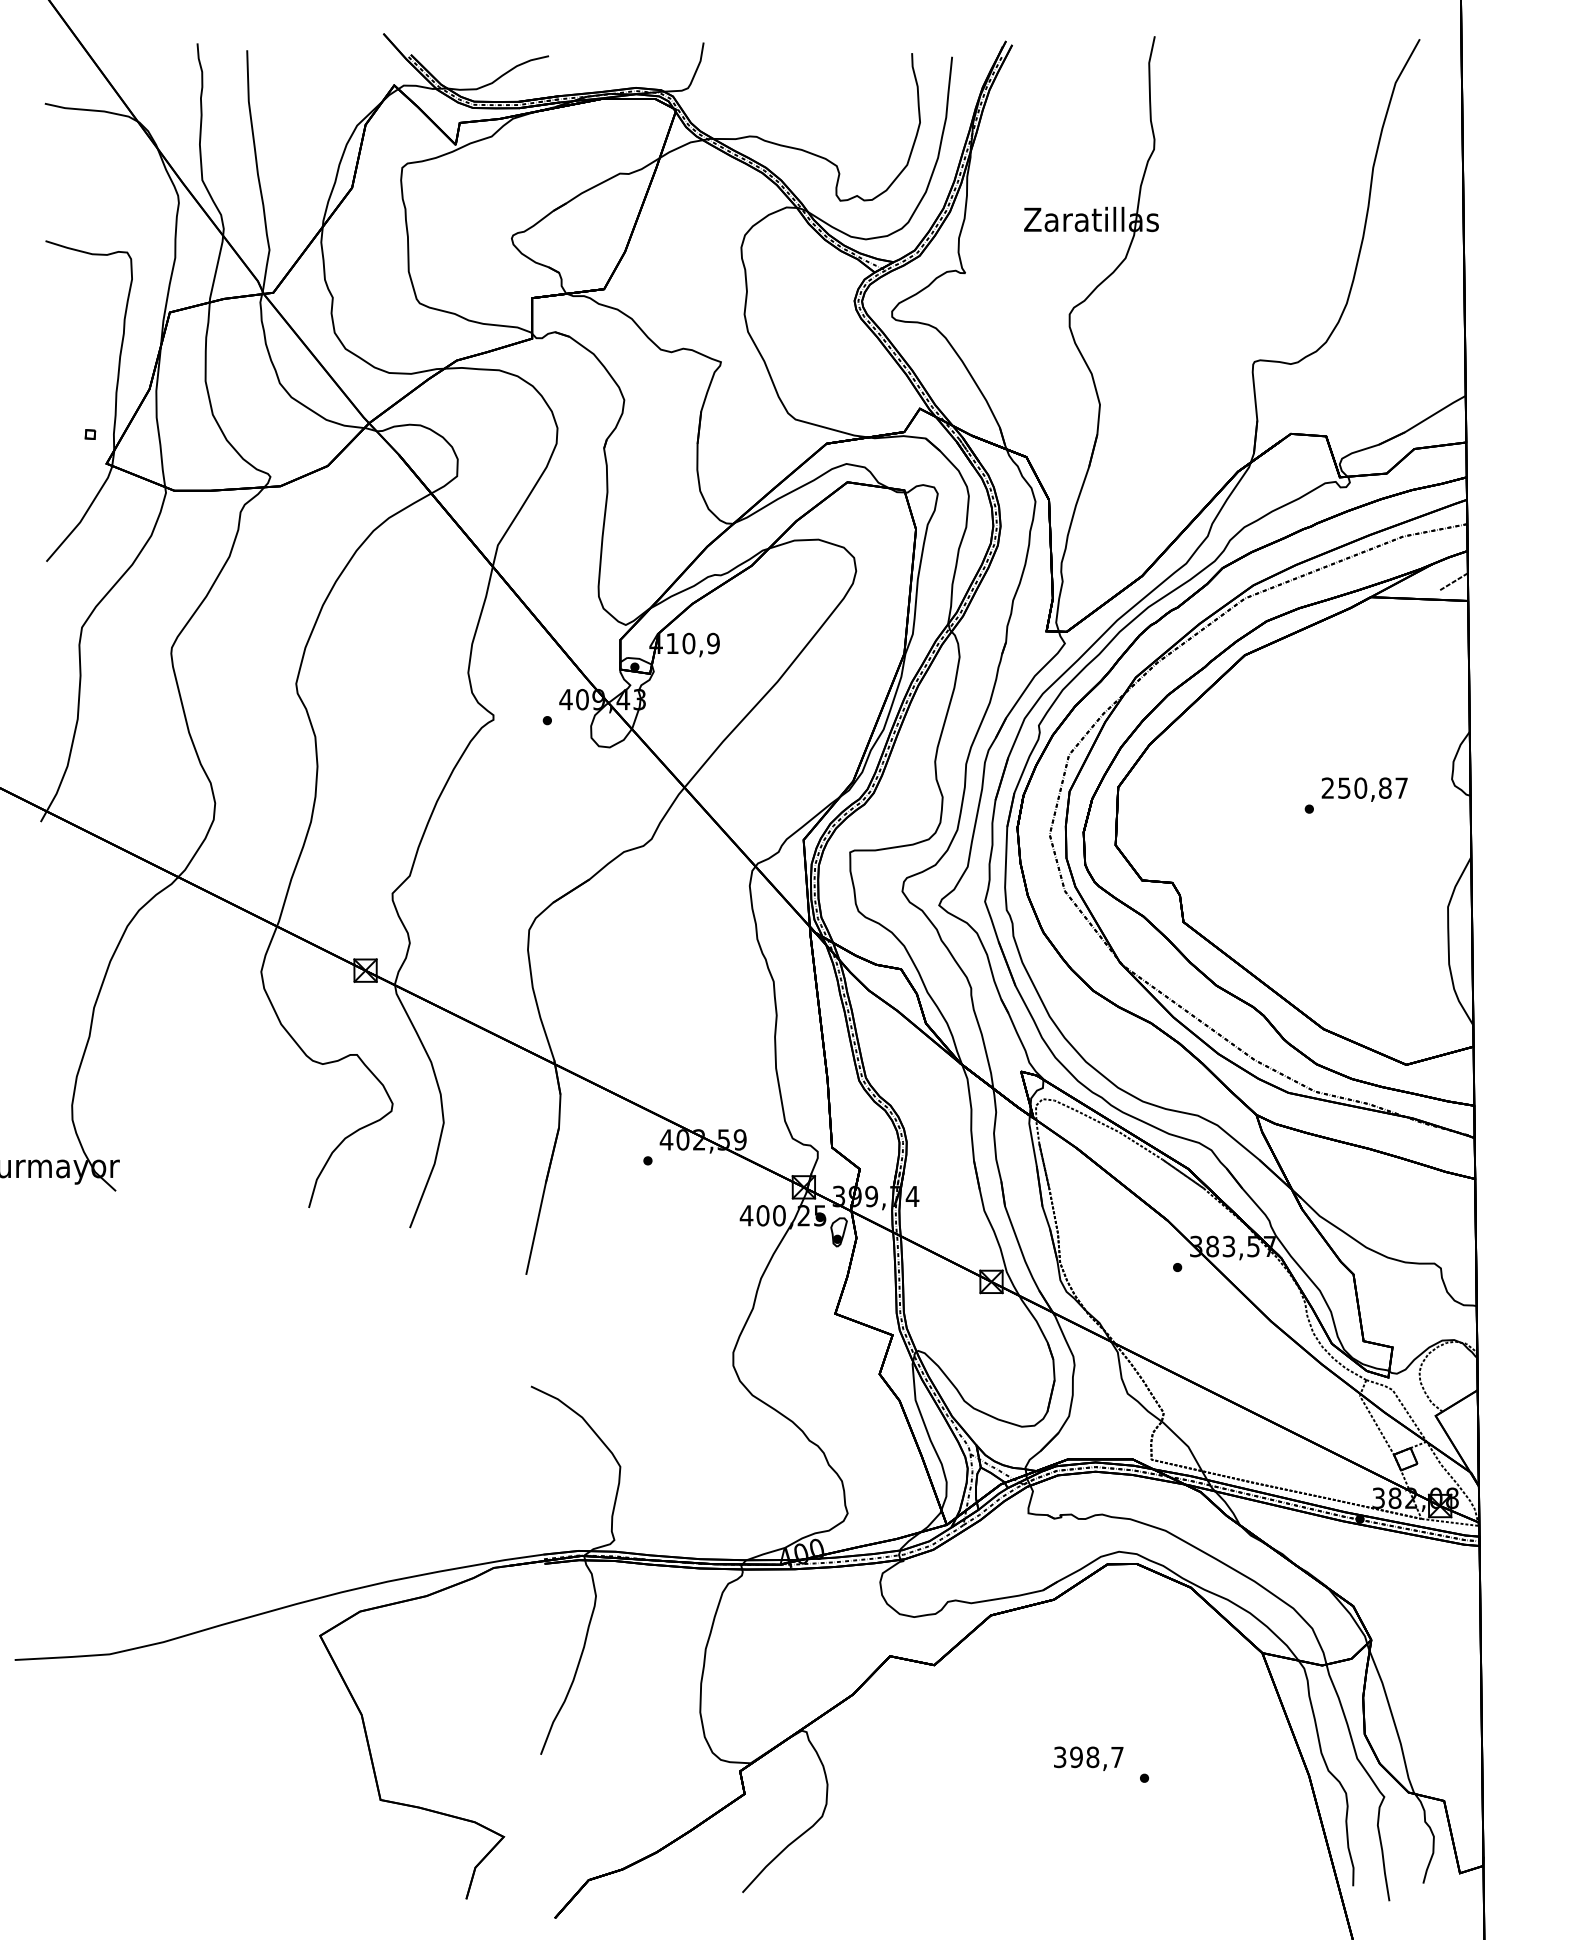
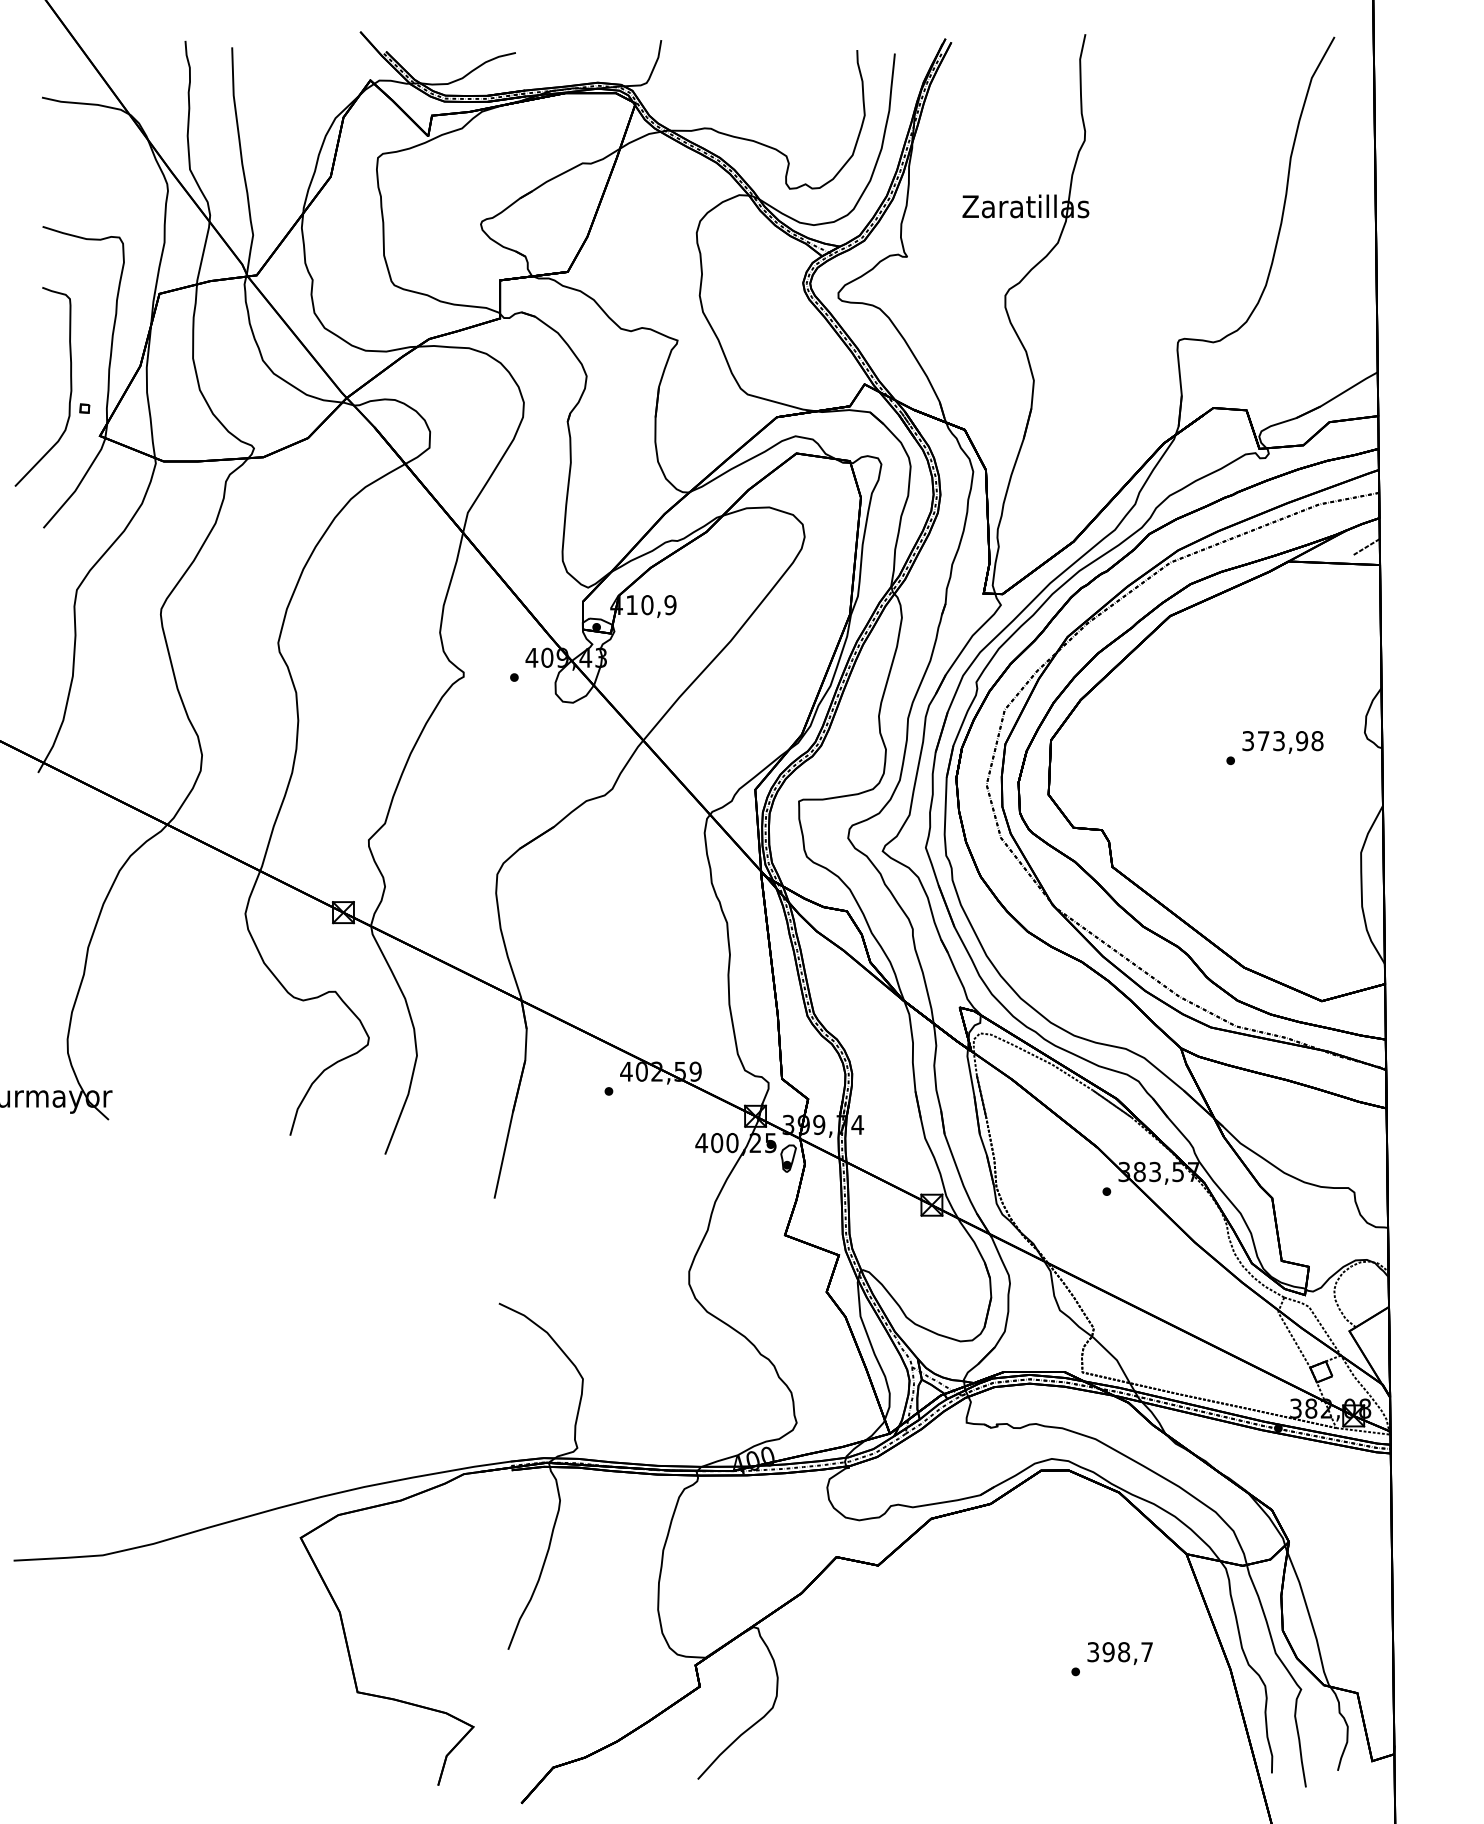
curve: (74, 418) -> (69, 393), added
text: (1364, 787) -> (1282, 740), 250,87 -> 373,98
text: (1088, 1758) -> (1119, 1653), moved

